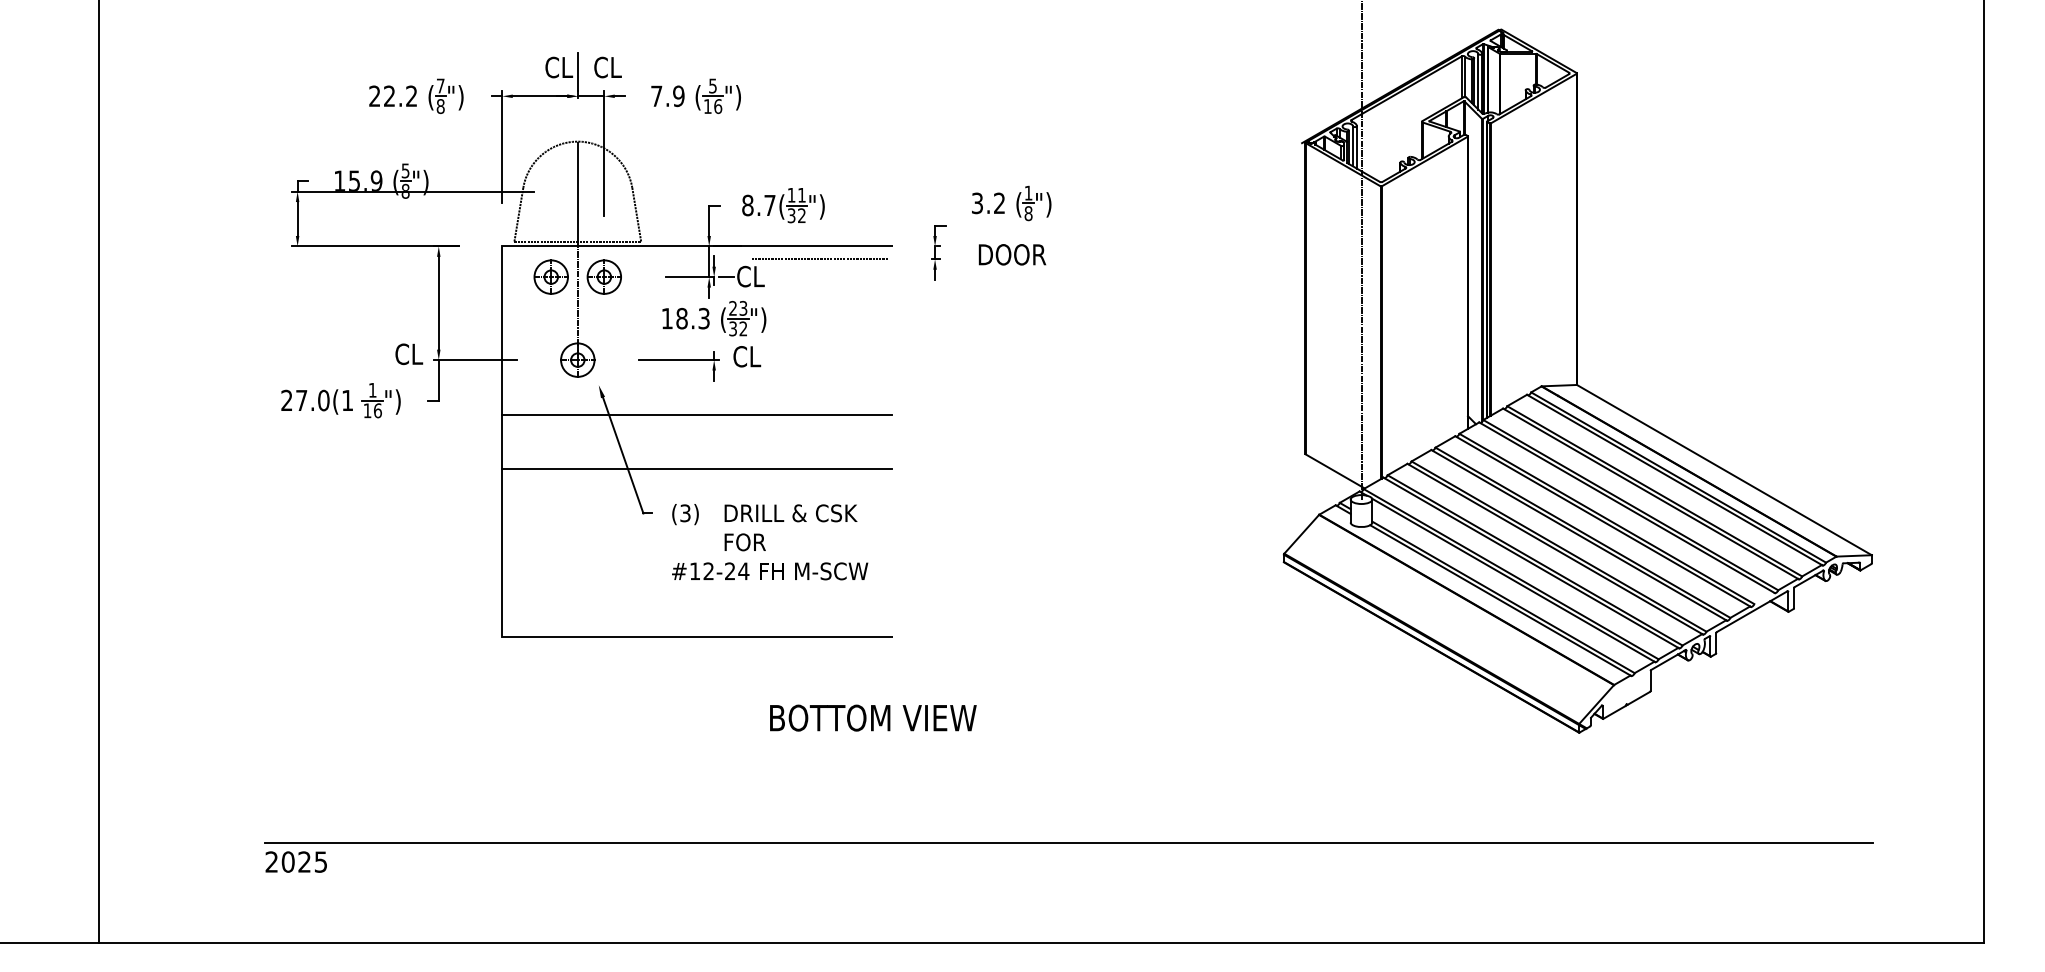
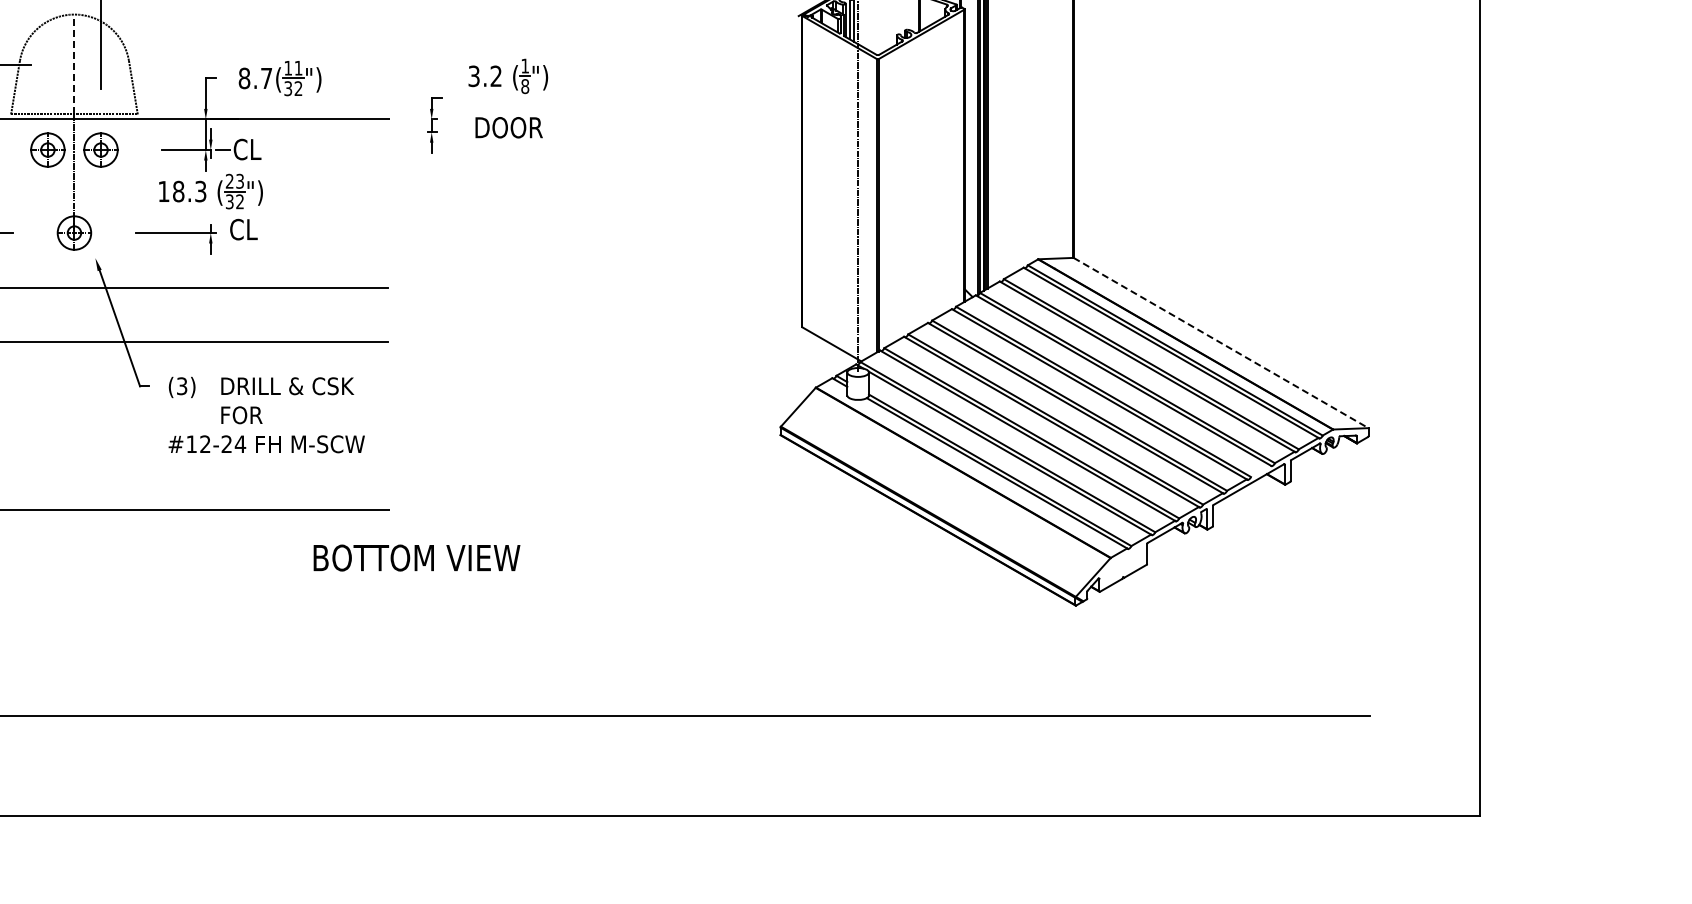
line: (577, 191) -> (74, 64), solid -> dashed
line: (819, 259) -> (316, 132), removed
line: (1724, 470) -> (1221, 343), solid -> dashed
text: (873, 717) -> (417, 557), moved

